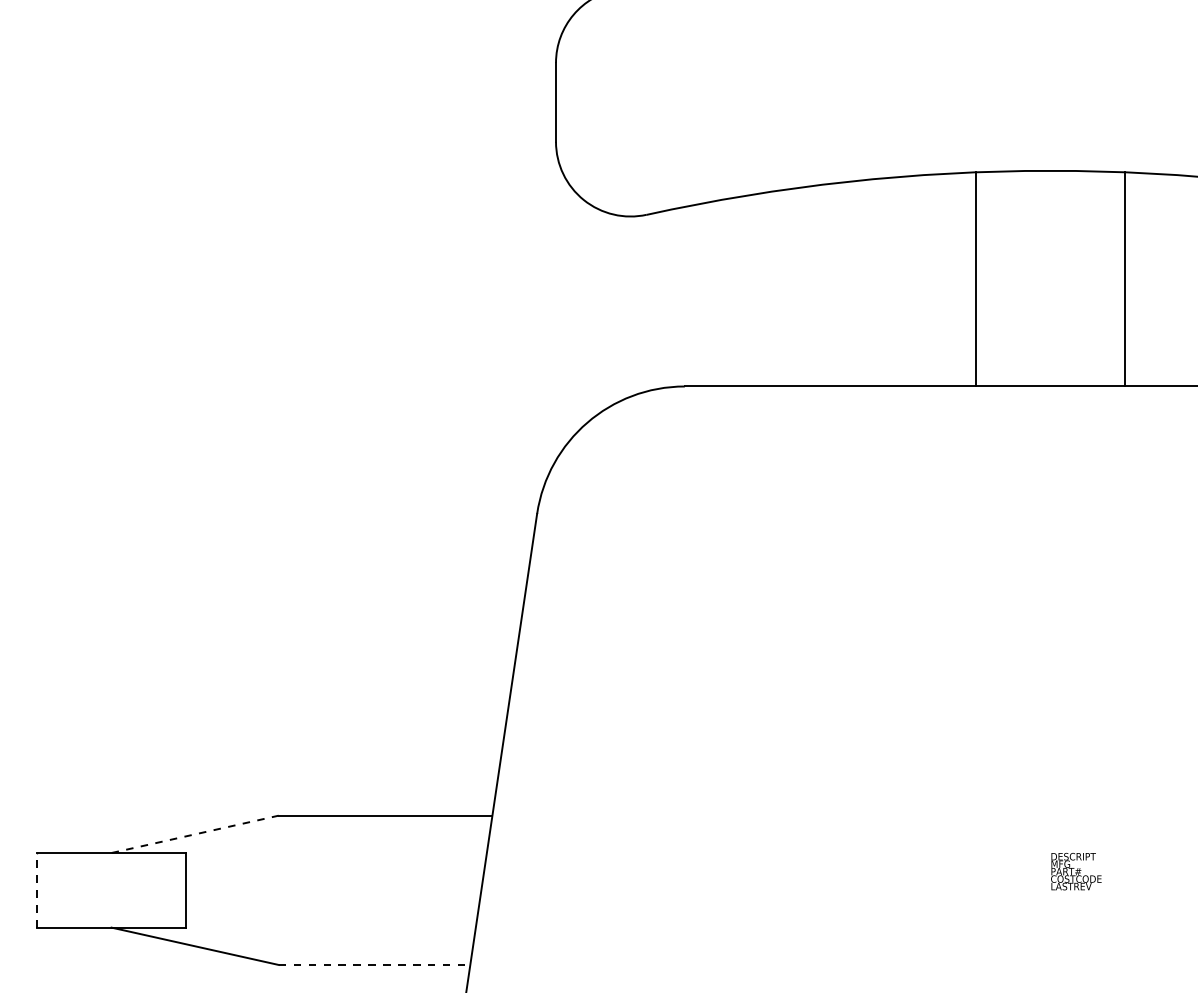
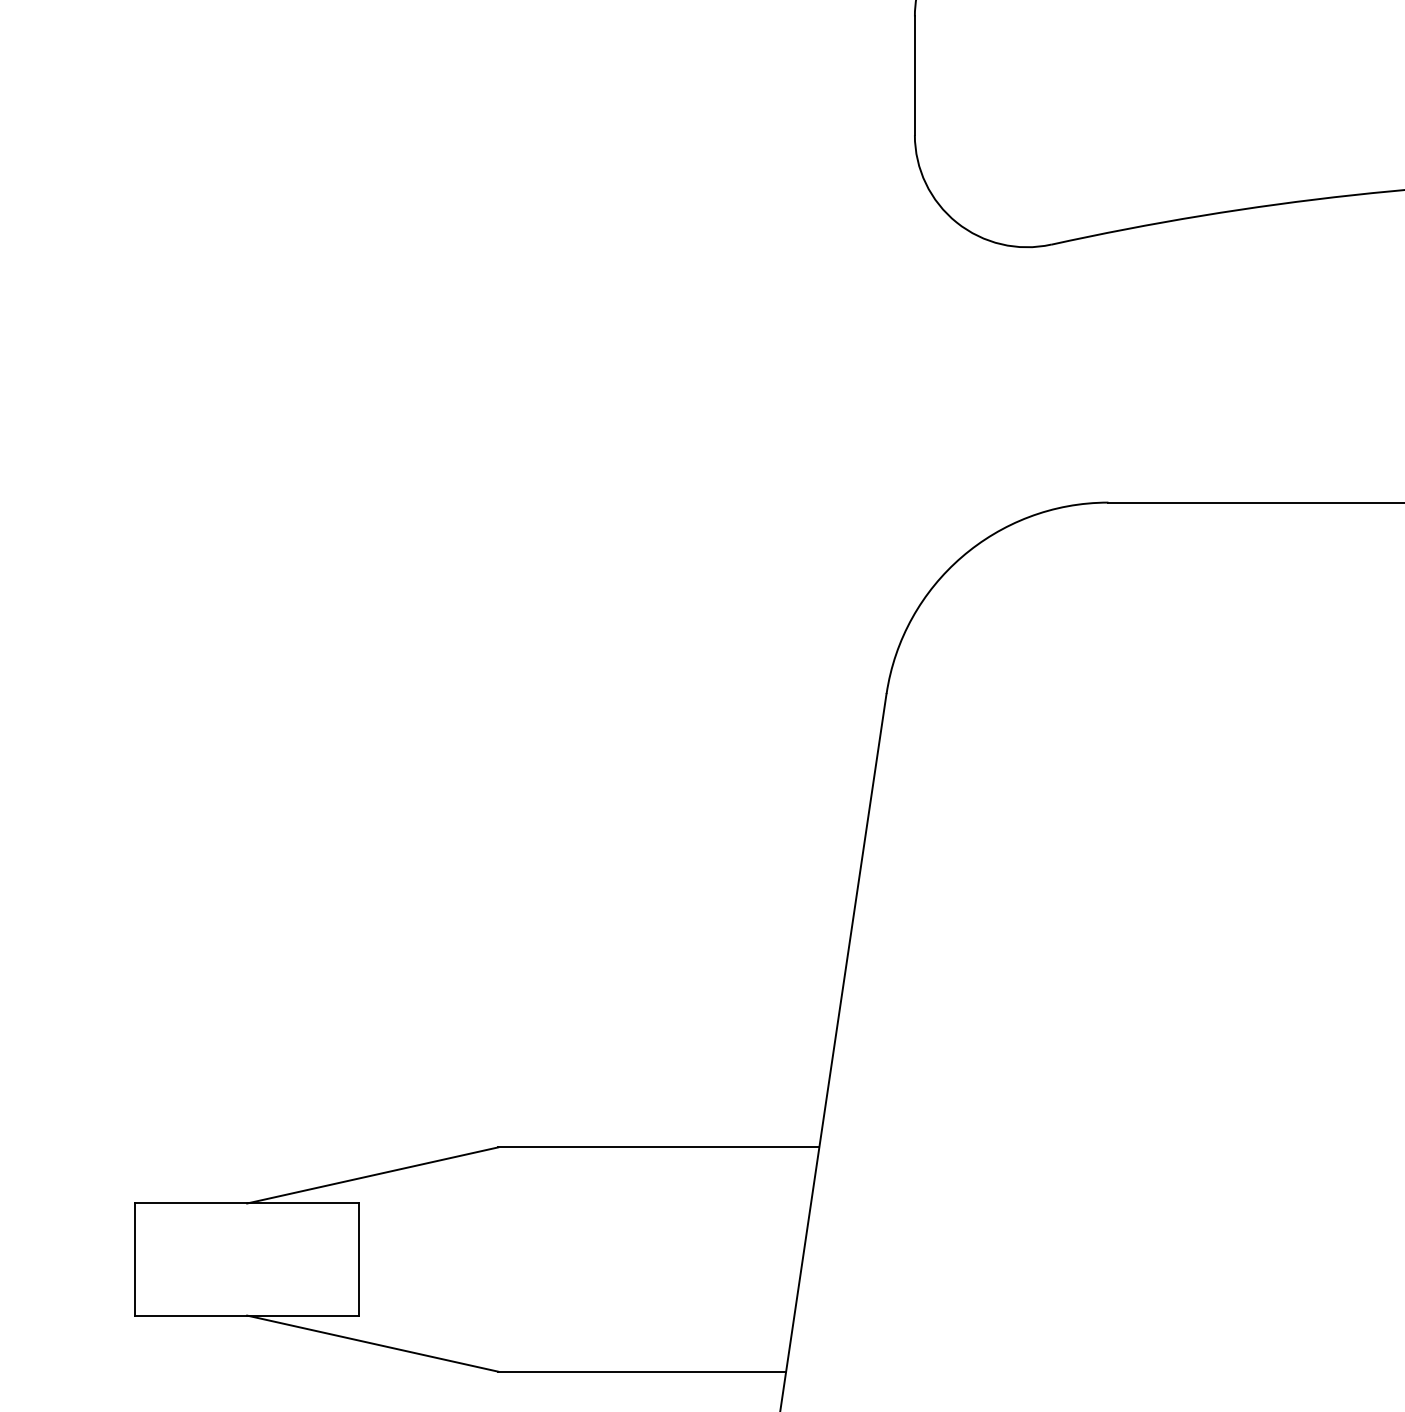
line: (195, 834) -> (373, 1175), dashed -> solid
line: (36, 889) -> (134, 1258), dashed -> solid
line: (374, 964) -> (642, 1370), dashed -> solid

